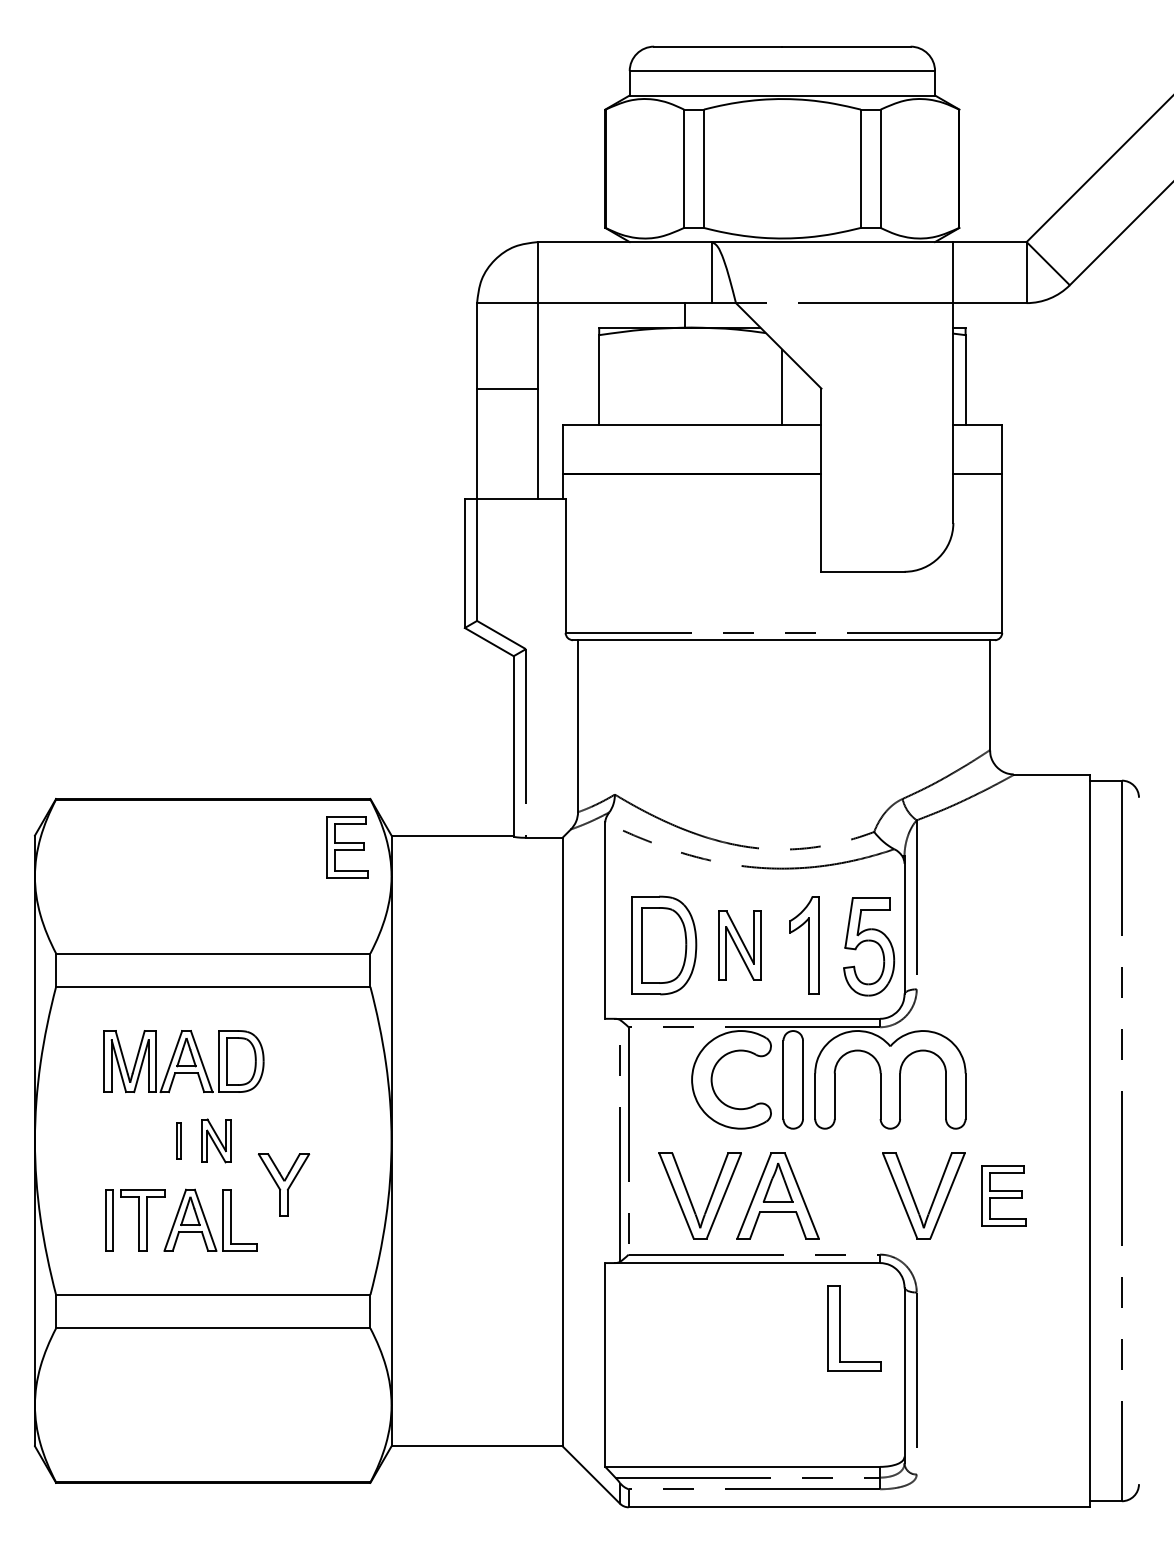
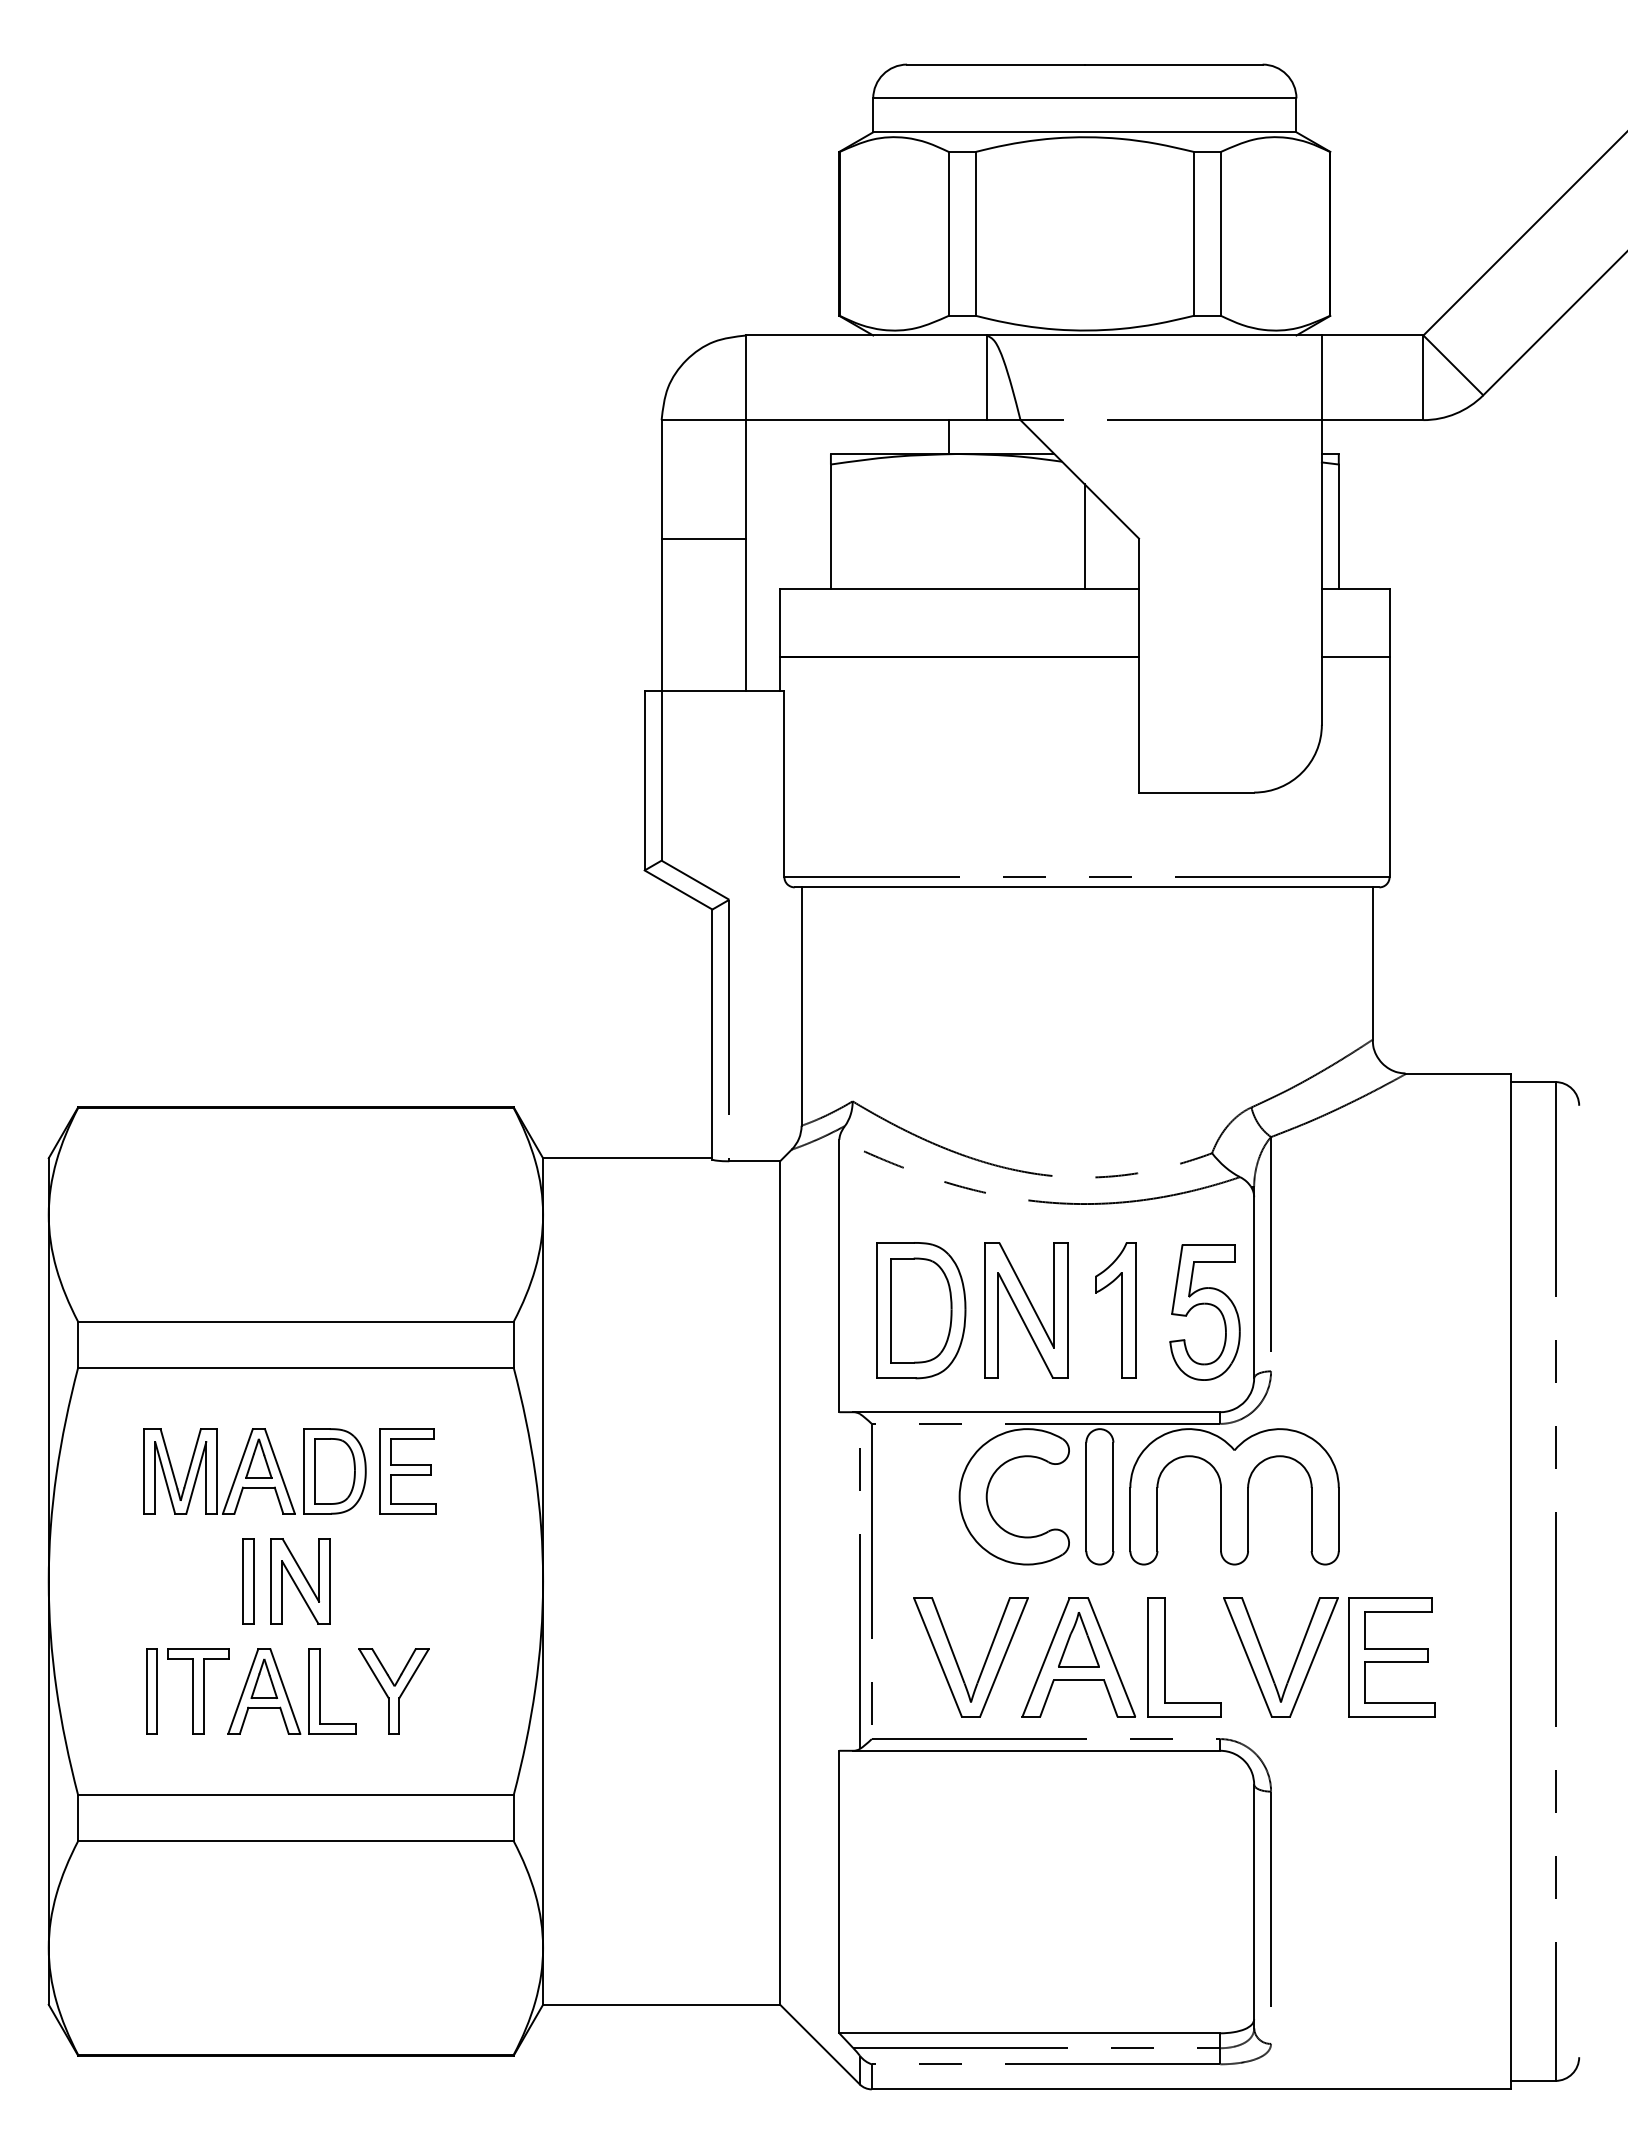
part: (347, 847) -> (407, 1471), moved
part: (740, 945) -> (1026, 1310), size x1.43
part: (179, 1140) -> (248, 1581), size x1.67
part: (216, 1140) -> (300, 1581), size x1.43
part: (283, 1184) -> (393, 1691), moved
part: (1003, 1195) -> (1391, 1657), size x1.43
part: (840, 1328) -> (1165, 1657), moved

